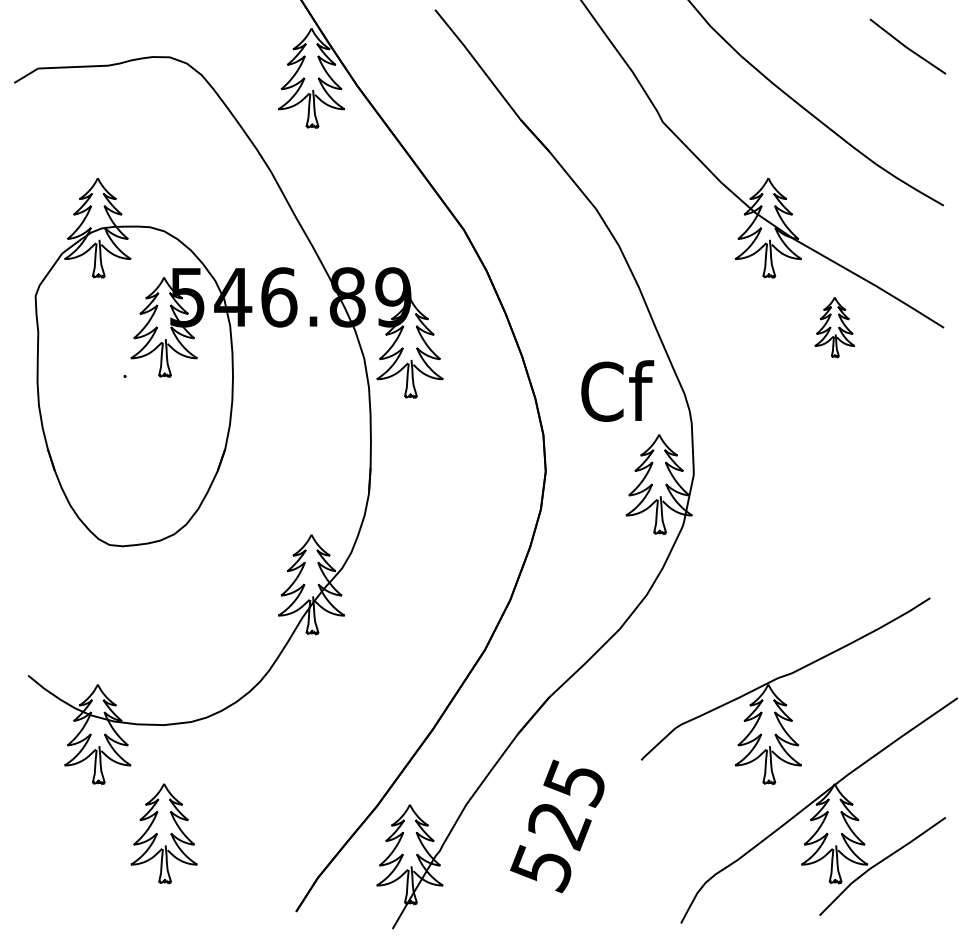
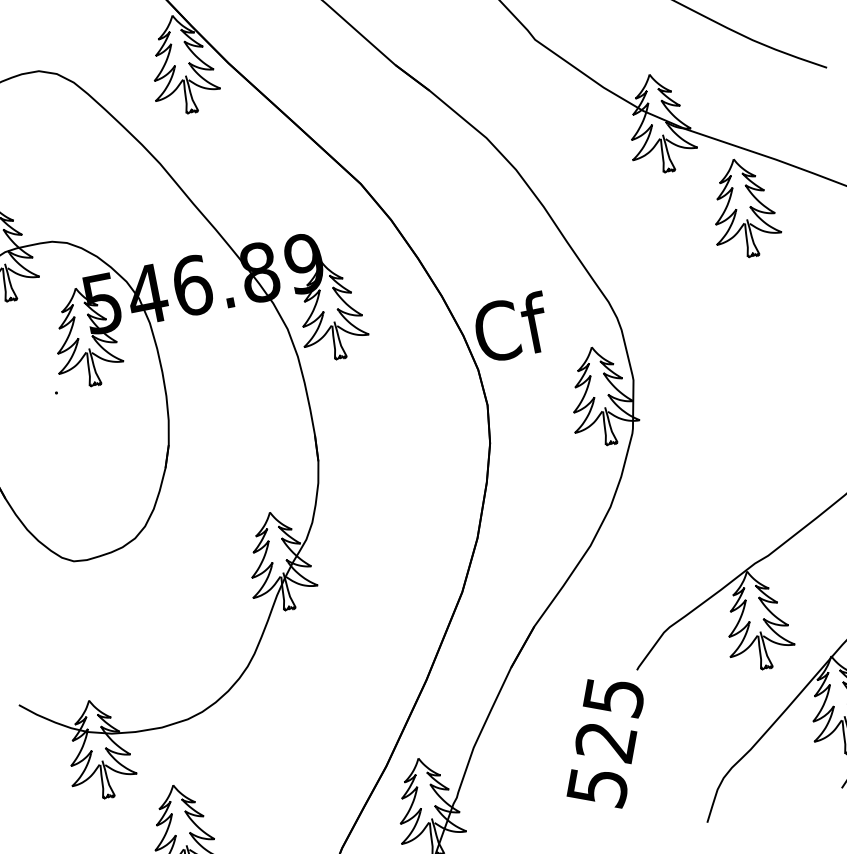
part: (834, 327) -> (743, 208), size x1.67
text: (617, 390) -> (511, 327), moved
text: (557, 826) -> (604, 744), moved

